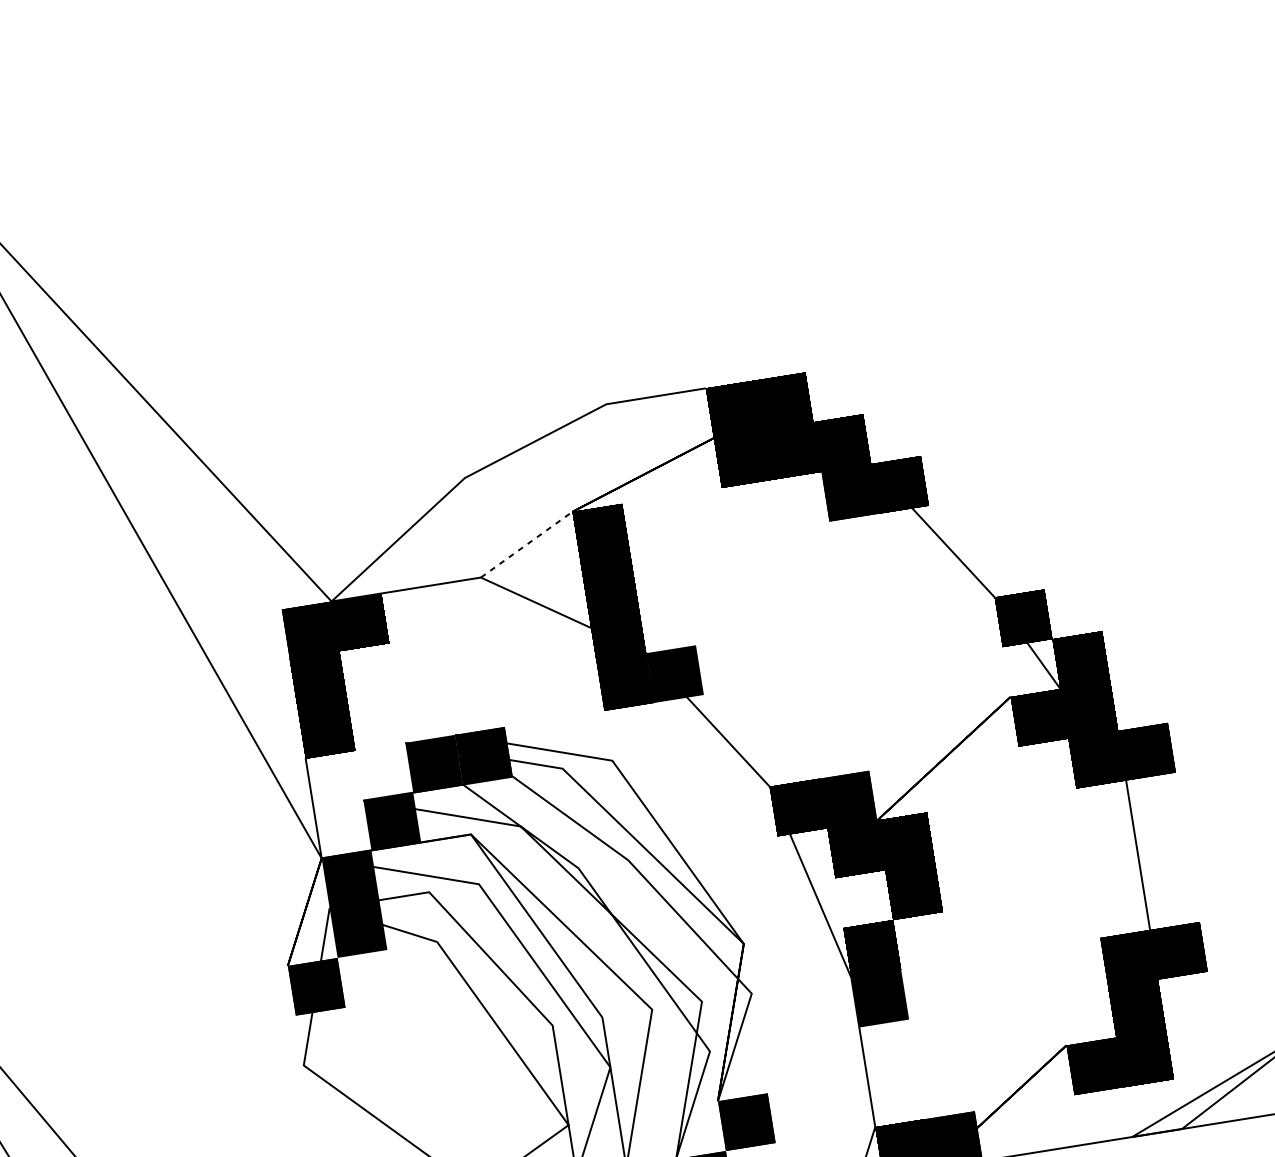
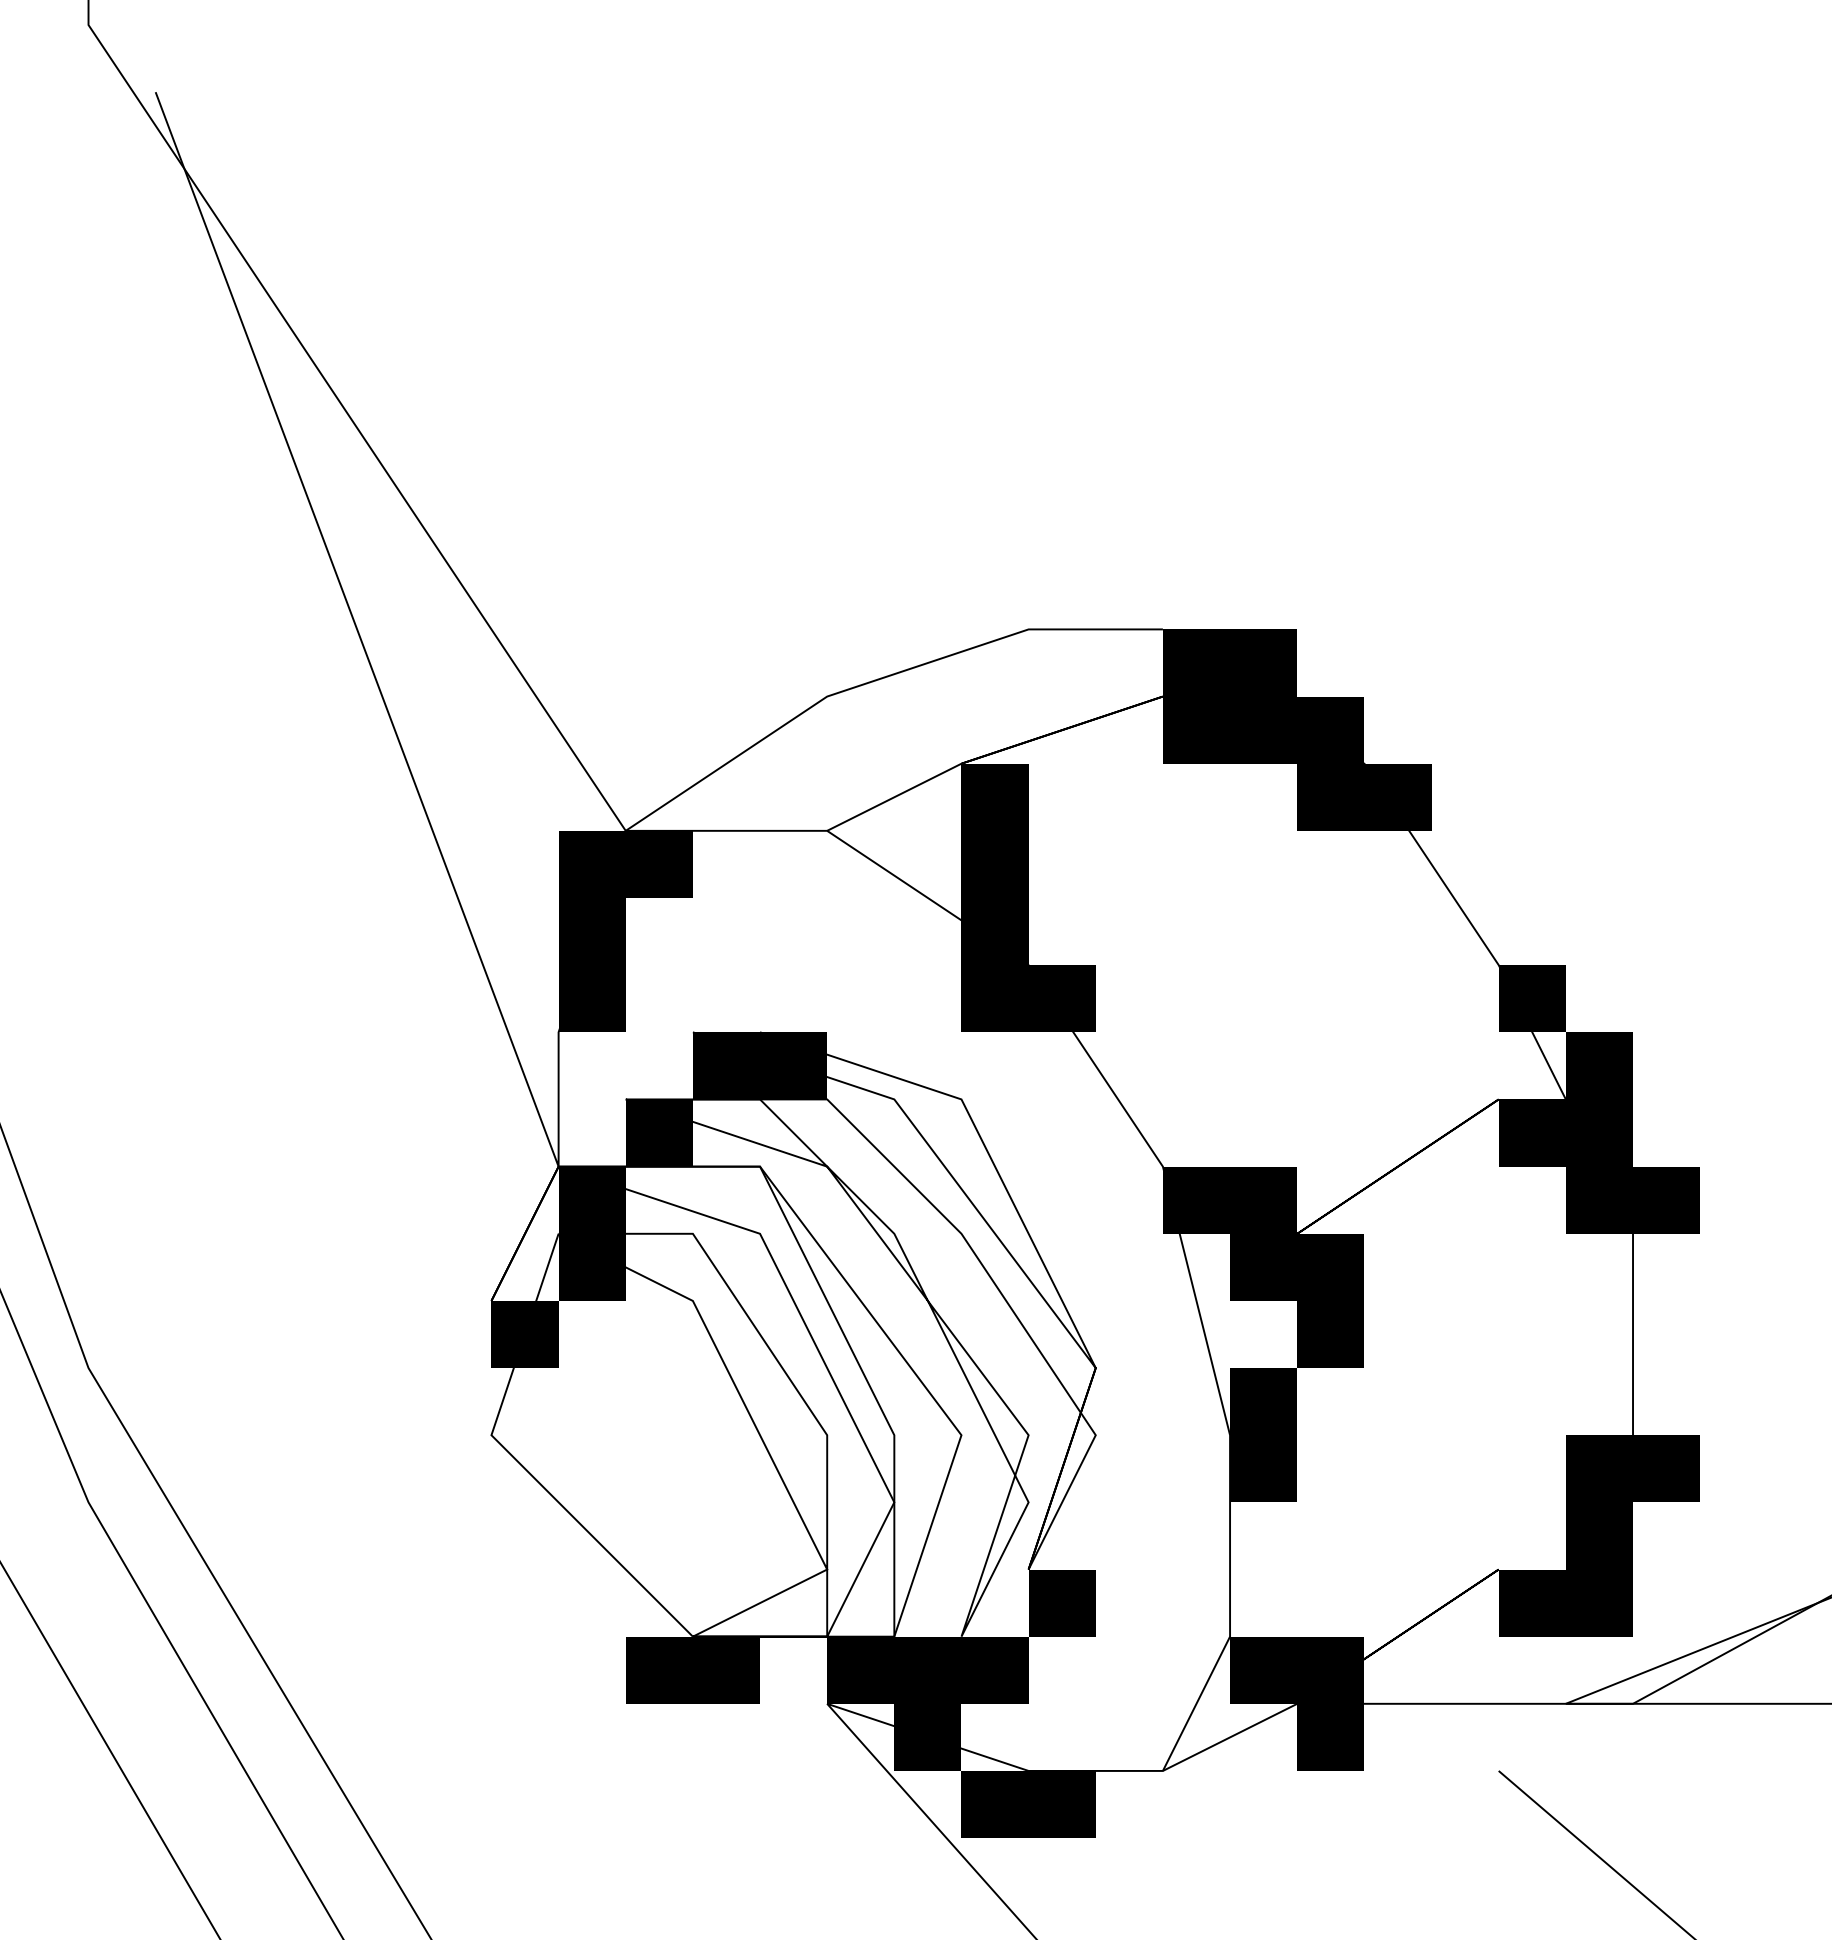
line: (526, 544) -> (894, 797), dashed -> solid

